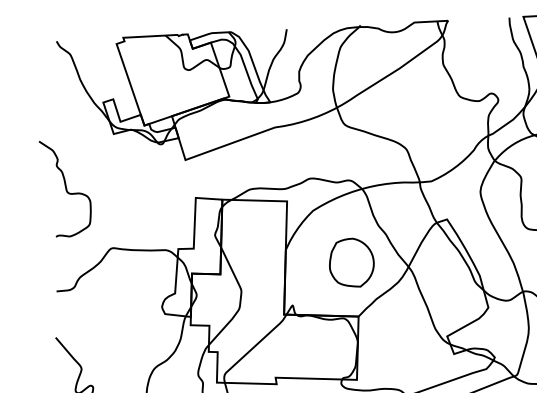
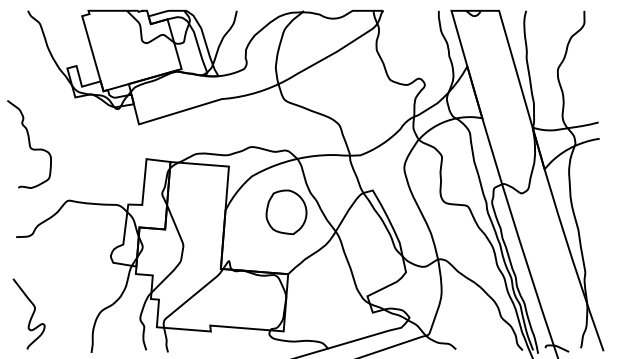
part: (351, 263) -> (286, 212), moved

